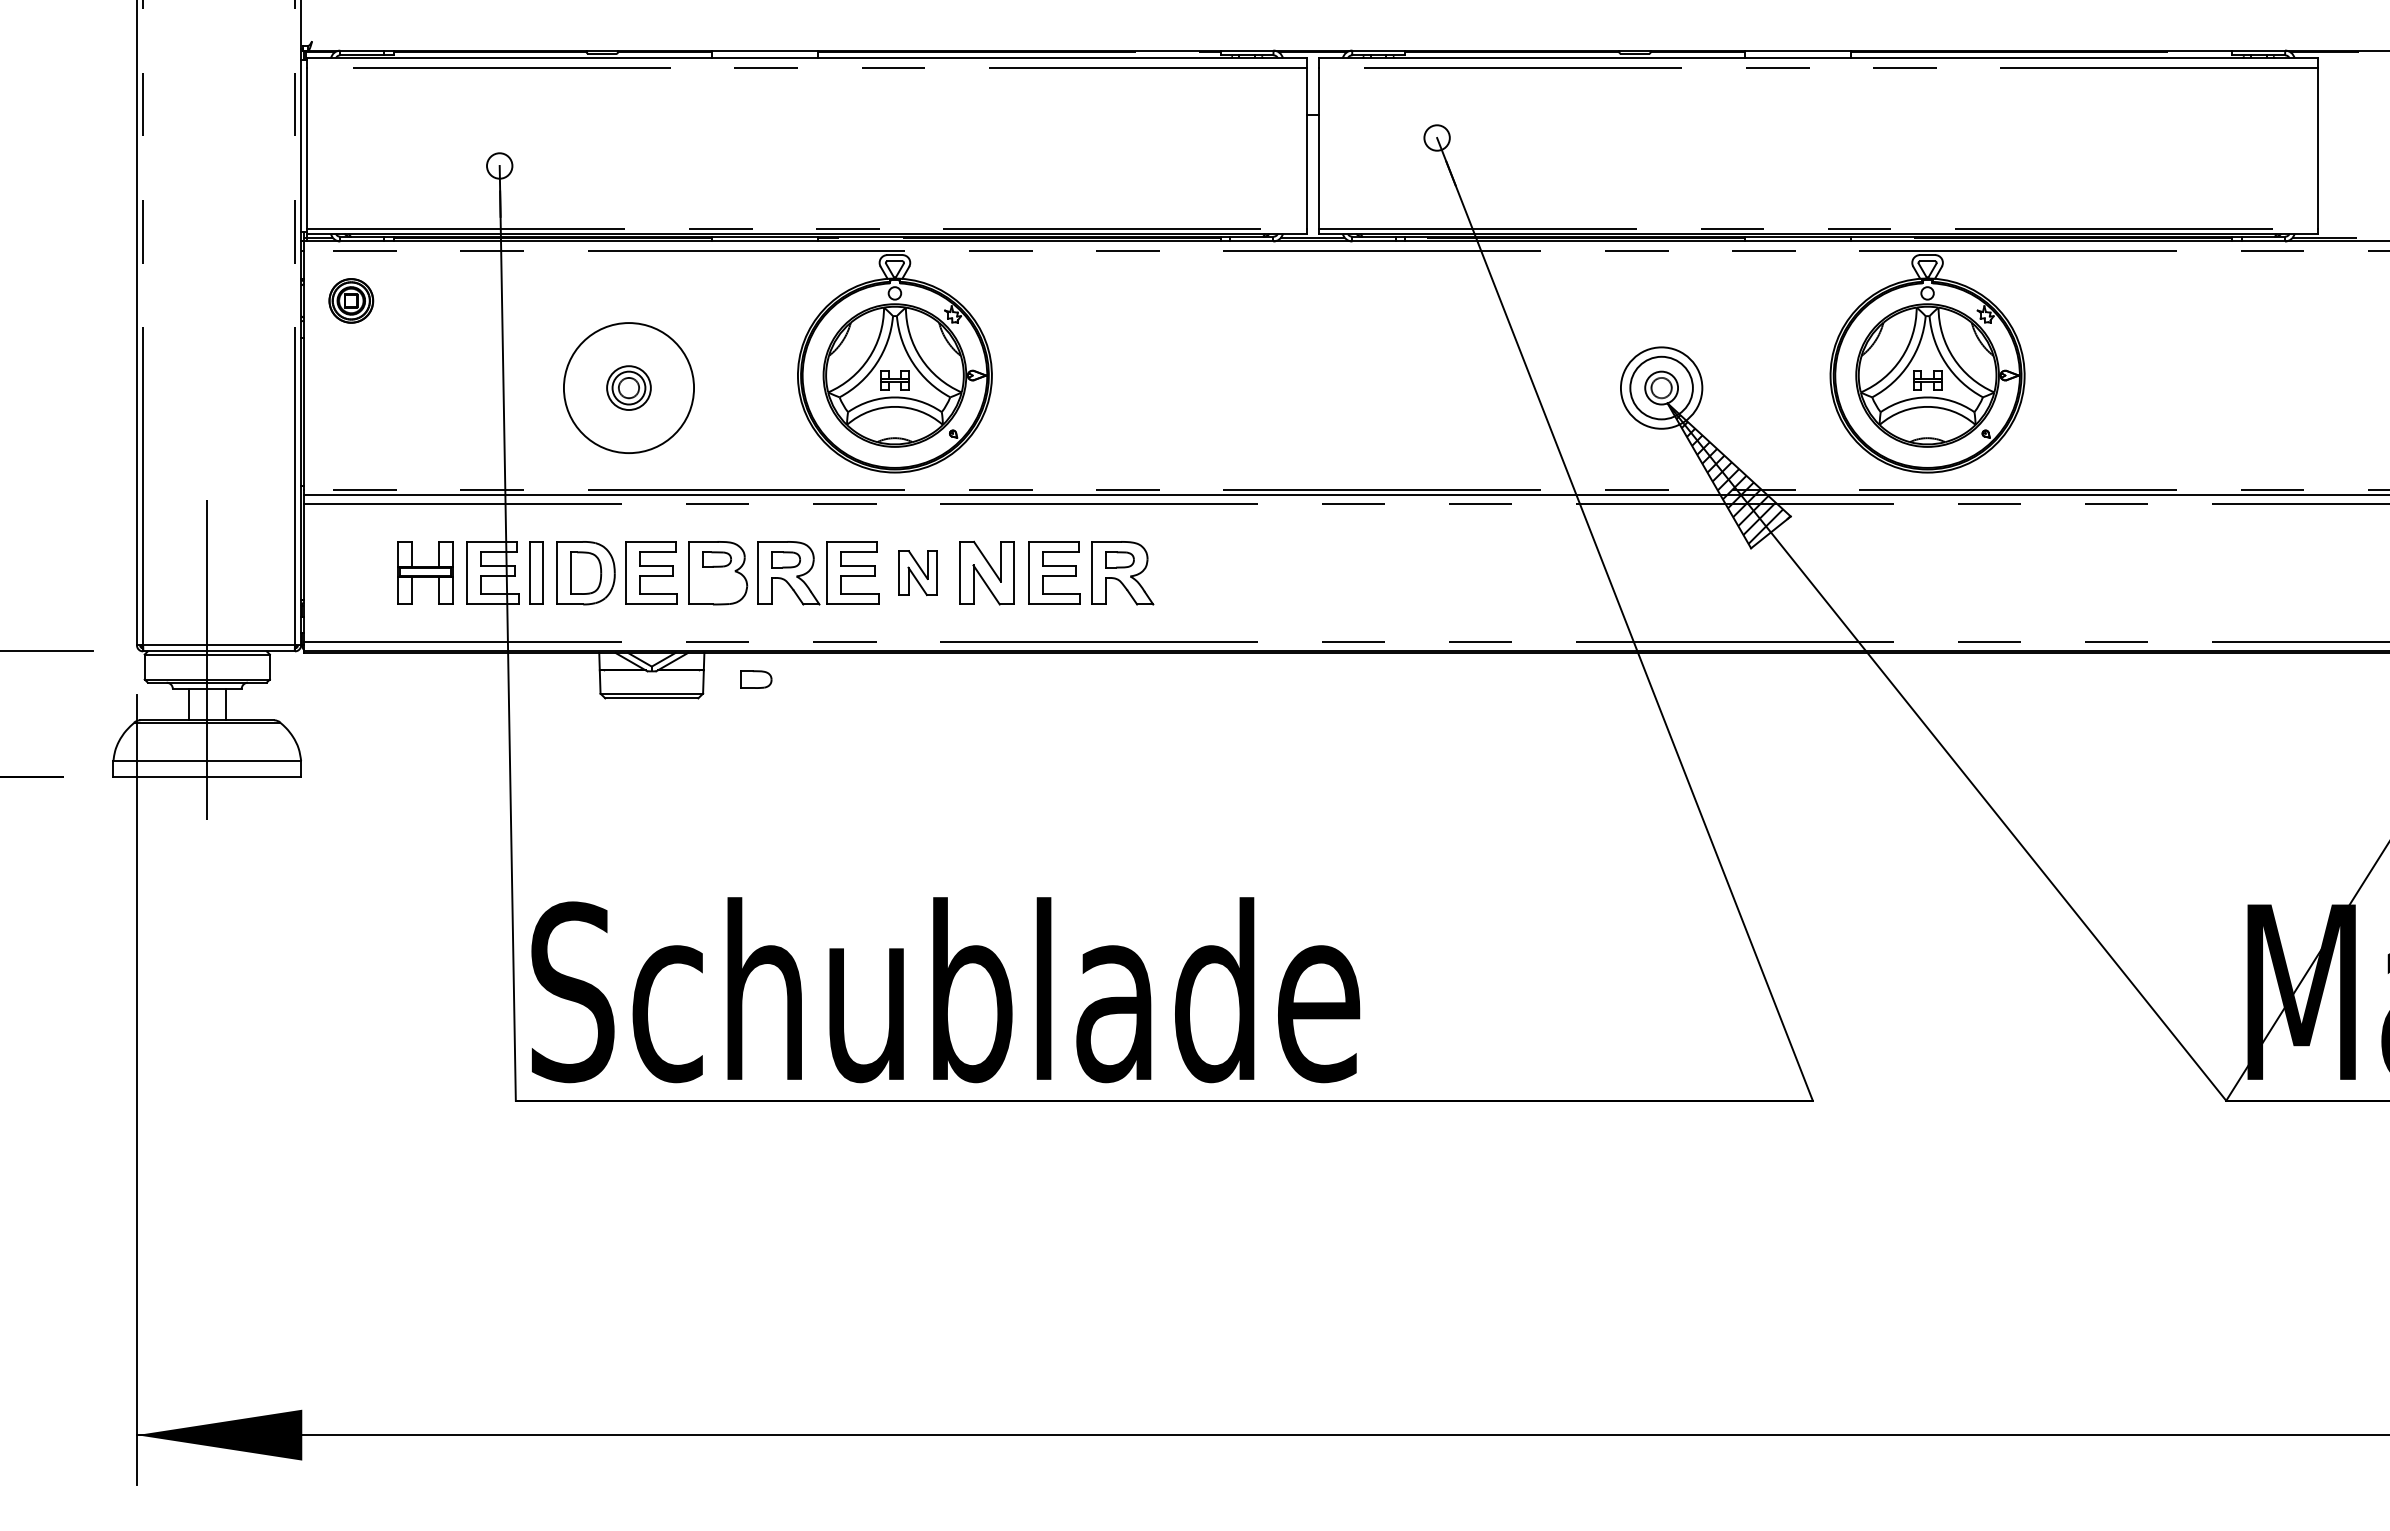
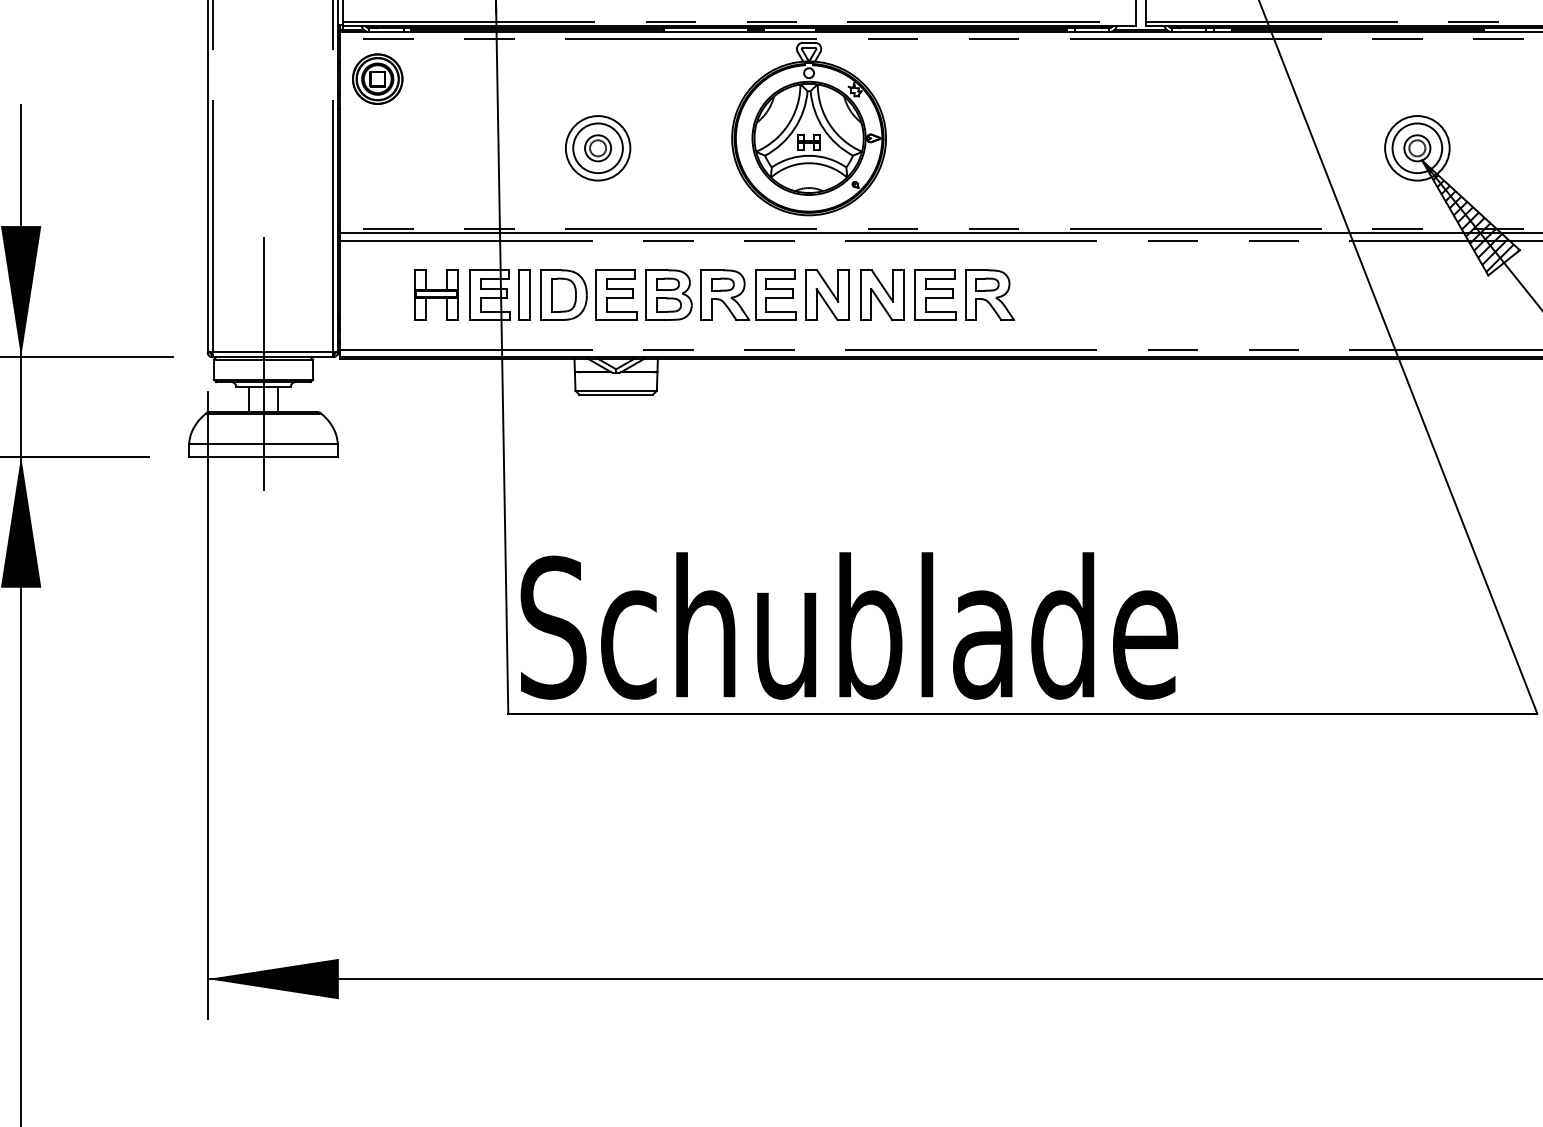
part: (351, 300) -> (377, 78), size x1.43
circle: (628, 387) -> (597, 147), size x0.62
circle: (628, 387) -> (597, 147), size x1.43
part: (917, 572) -> (826, 294), size x1.43
part: (756, 679) -> (669, 304), moved

